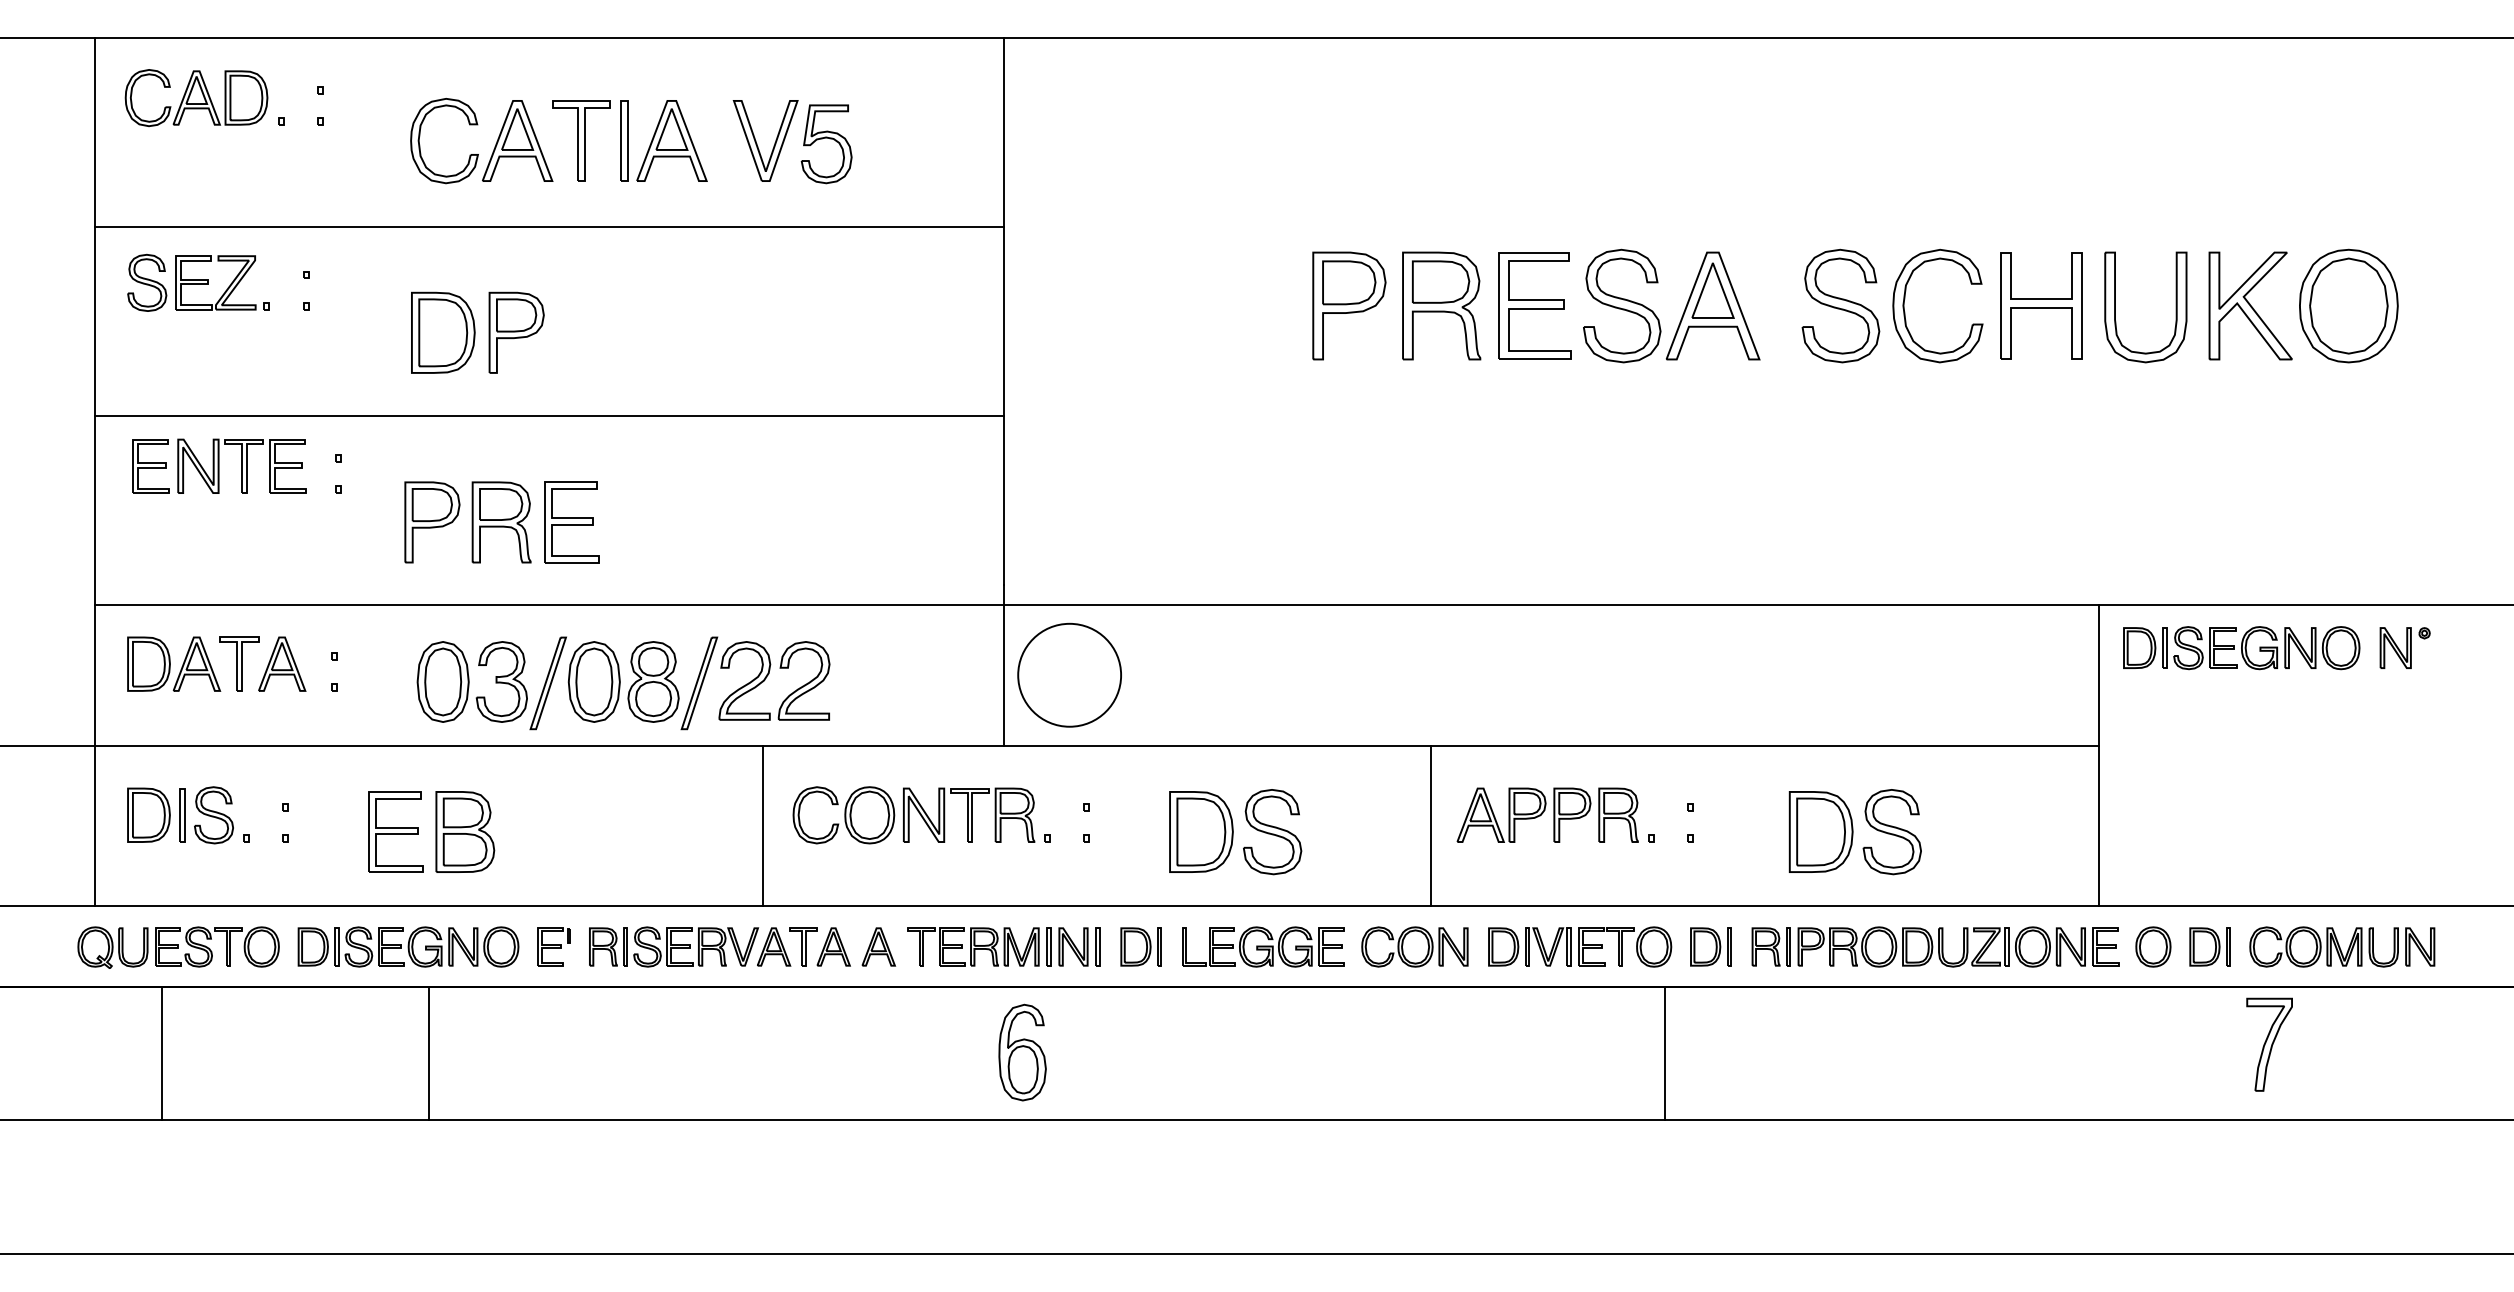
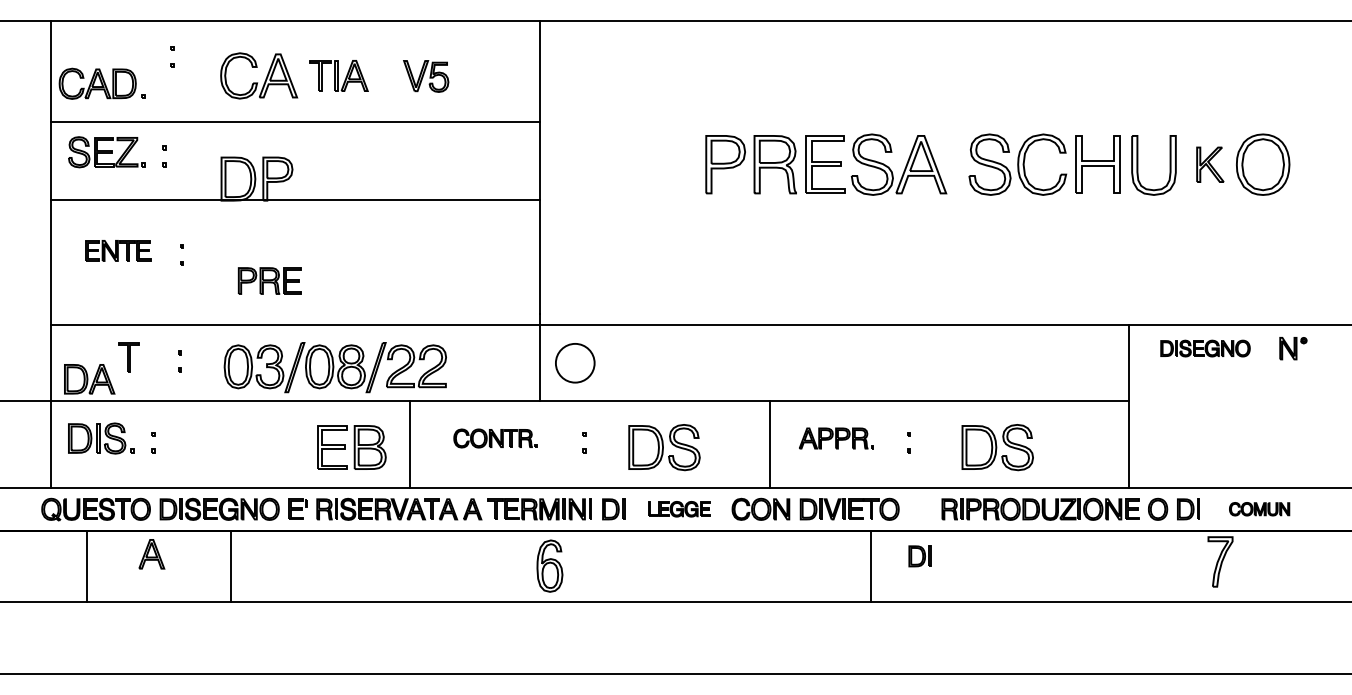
part: (203, 97) -> (101, 83), moved
part: (629, 140) -> (338, 75), size x0.7
part: (791, 142) -> (425, 76), size x0.7
part: (2250, 305) -> (1210, 164), size x0.6
line: (549, 415) -> (295, 199), moved
part: (220, 465) -> (118, 250), size x0.7
part: (501, 521) -> (269, 280), size x0.6
part: (2241, 647) -> (1205, 348), size x0.7
part: (173, 664) -> (89, 379), moved
part: (281, 664) -> (151, 554), moved
circle: (1068, 673) -> (574, 362), size x0.7
part: (921, 815) -> (495, 438), size x0.6
part: (1555, 815) -> (836, 438), size x0.7
part: (430, 831) -> (351, 447), moved
part: (1263, 945) -> (679, 508), size x0.7
part: (2342, 945) -> (1259, 508), size x0.6
part: (1709, 947) -> (919, 556), moved
line: (1665, 1053) -> (871, 566), moved

